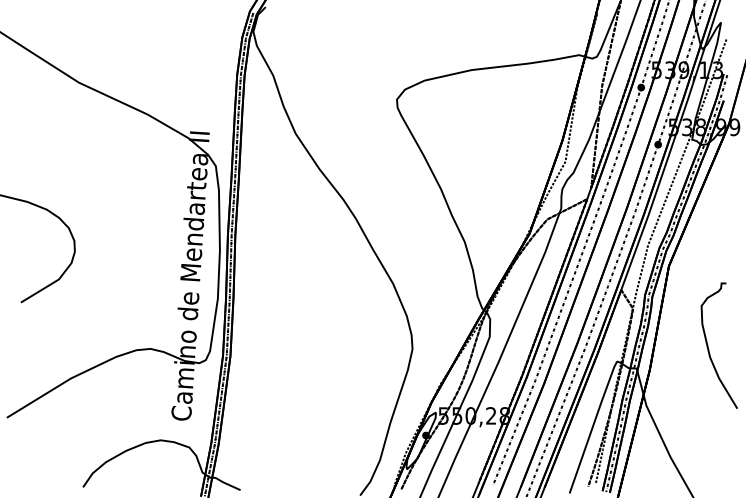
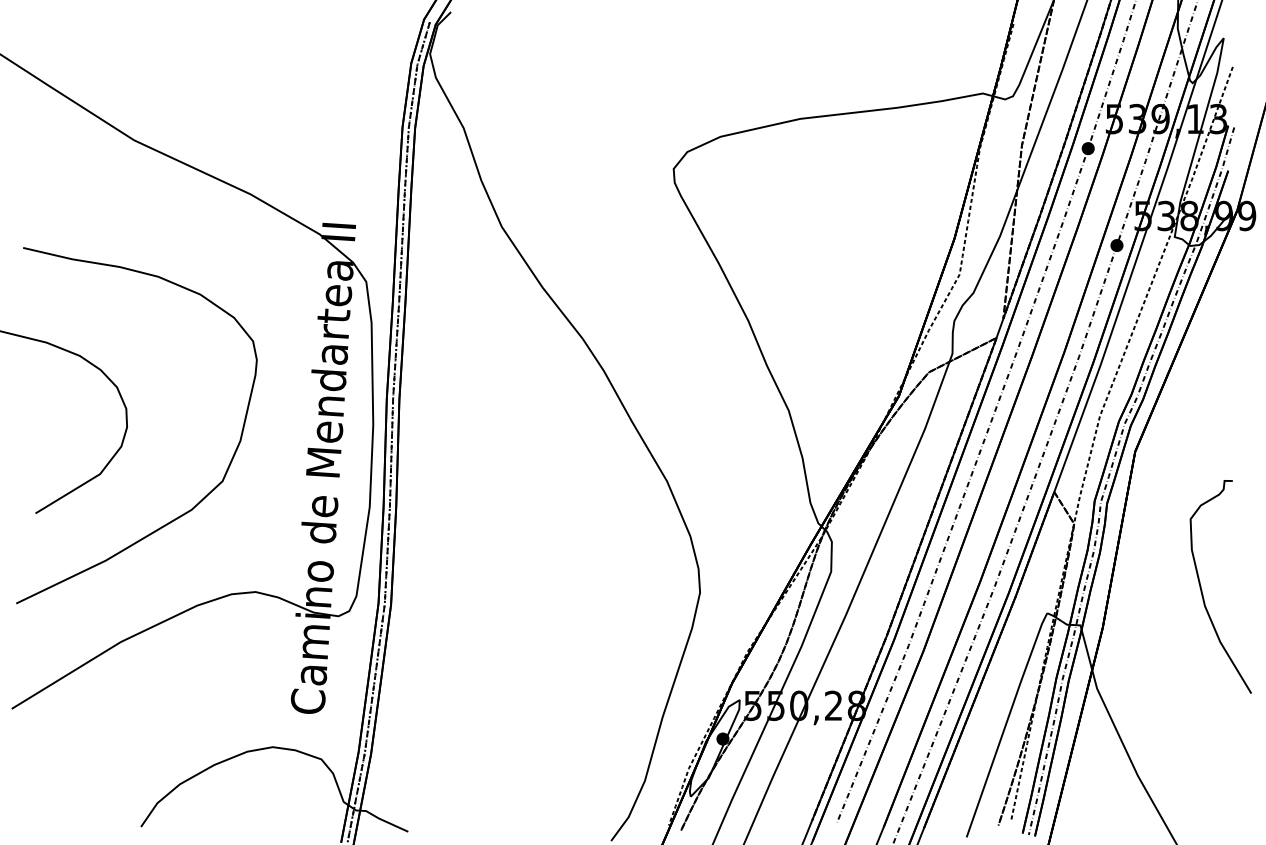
curve: (117, 294) -> (199, 499), added

